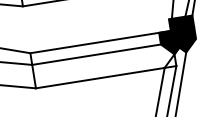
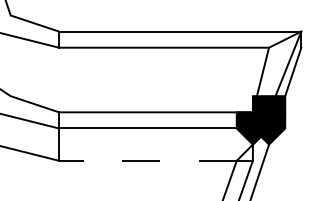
line: (99, 77) -> (147, 160), solid -> dashed

